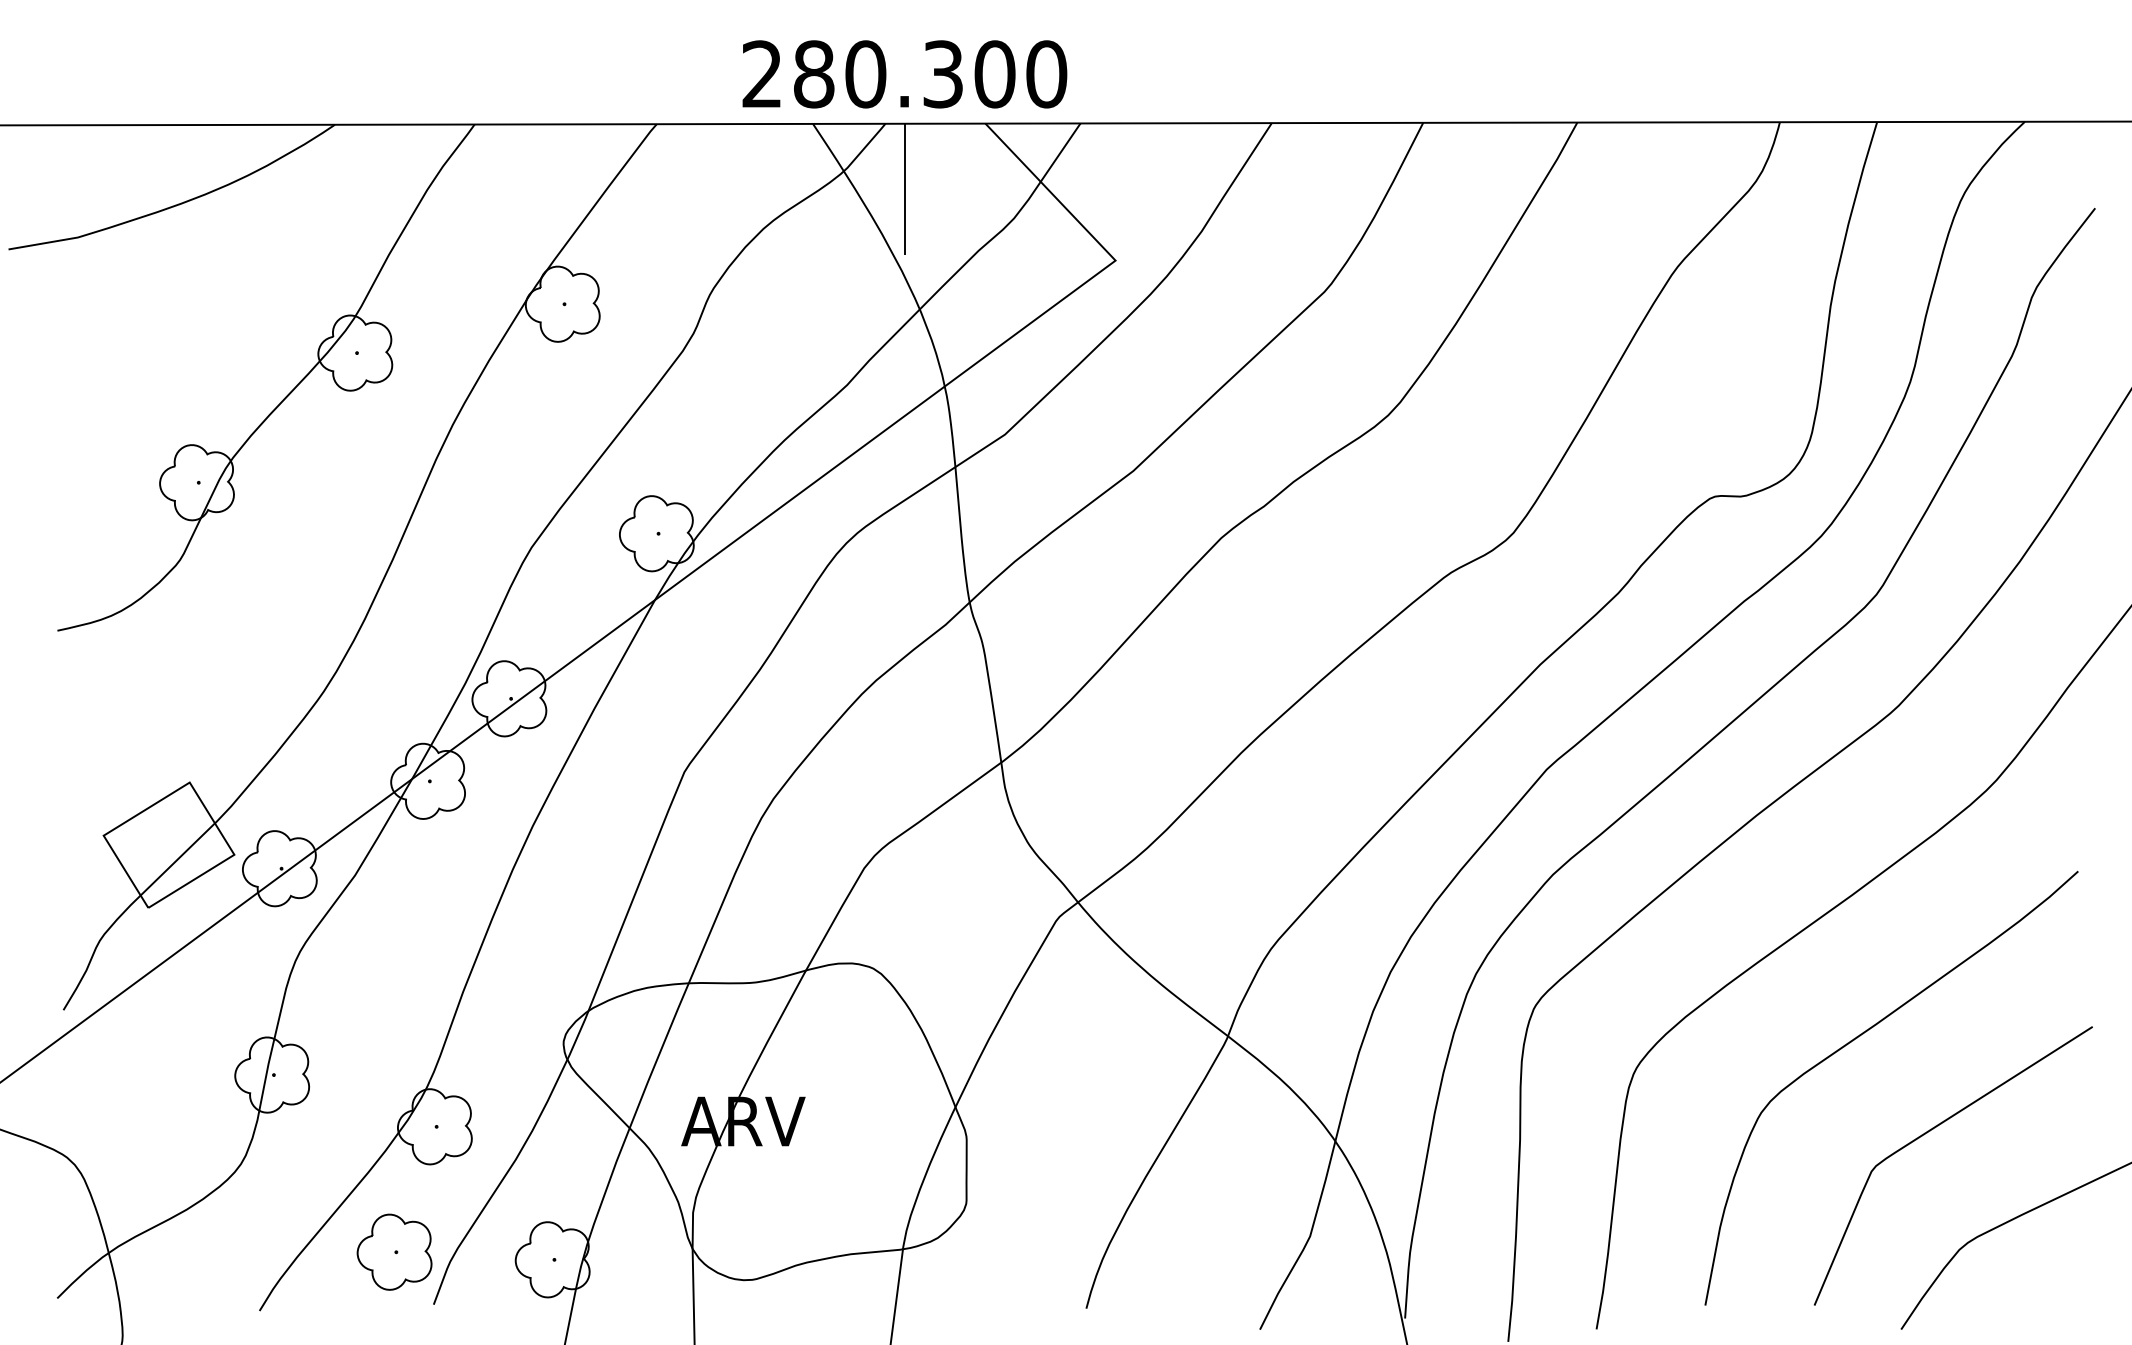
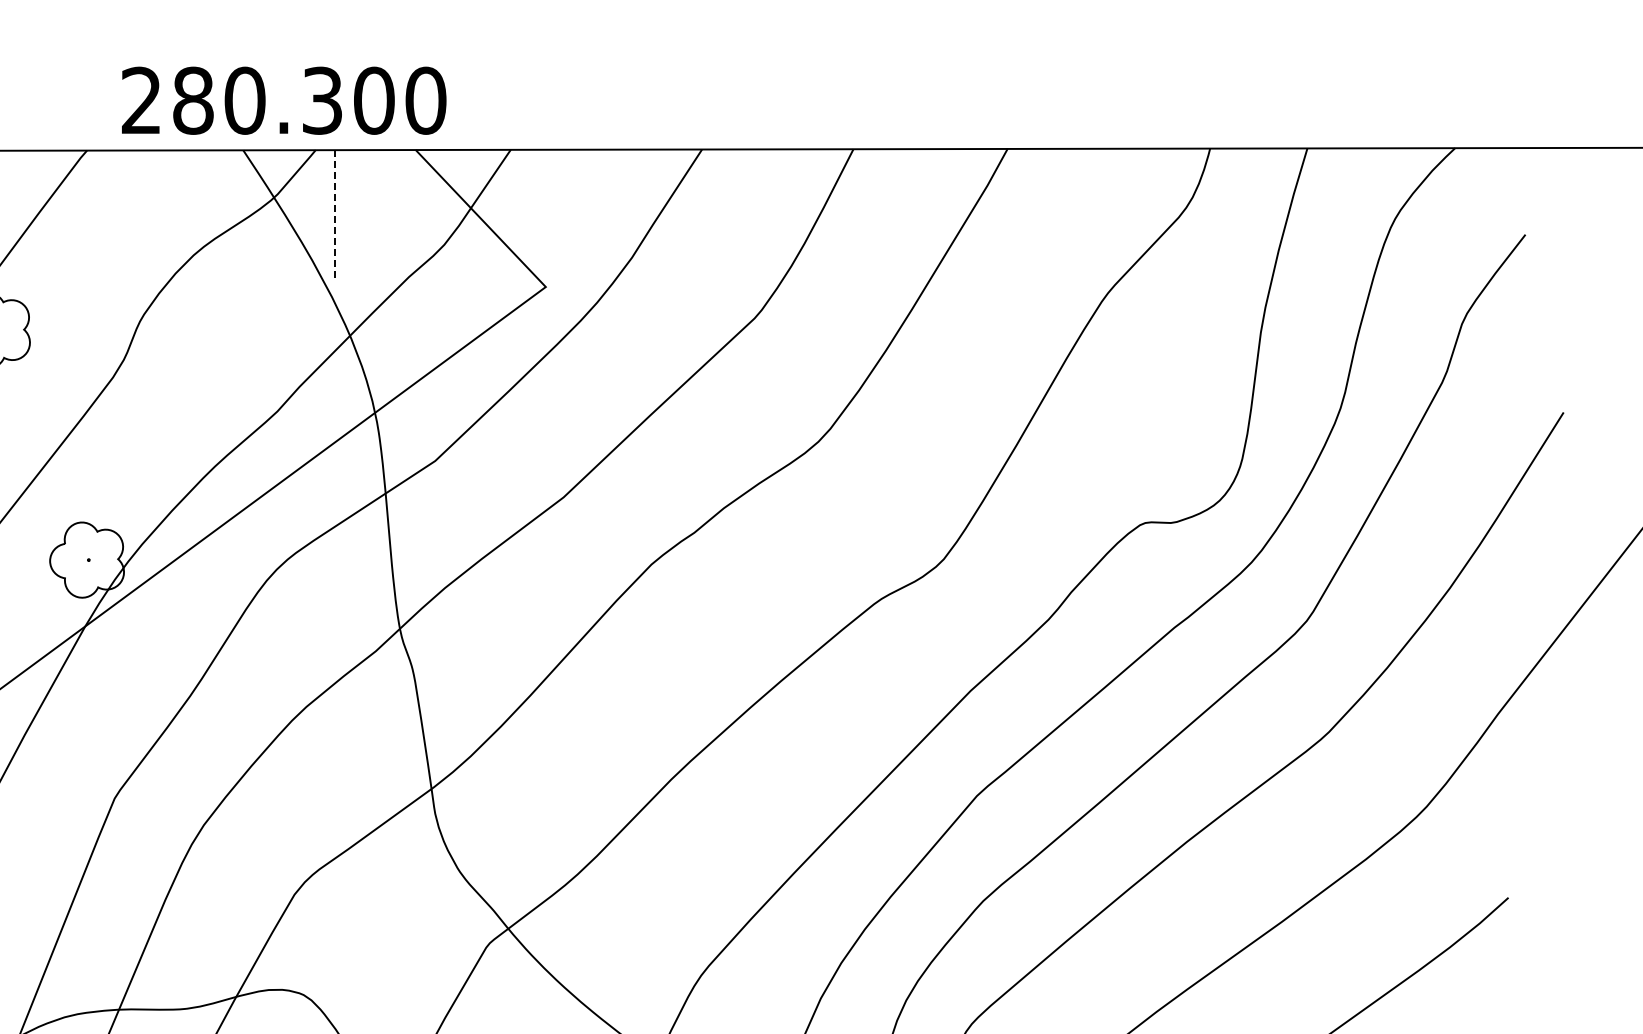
text: (904, 74) -> (283, 100), moved
line: (904, 189) -> (334, 215), solid -> dashed

